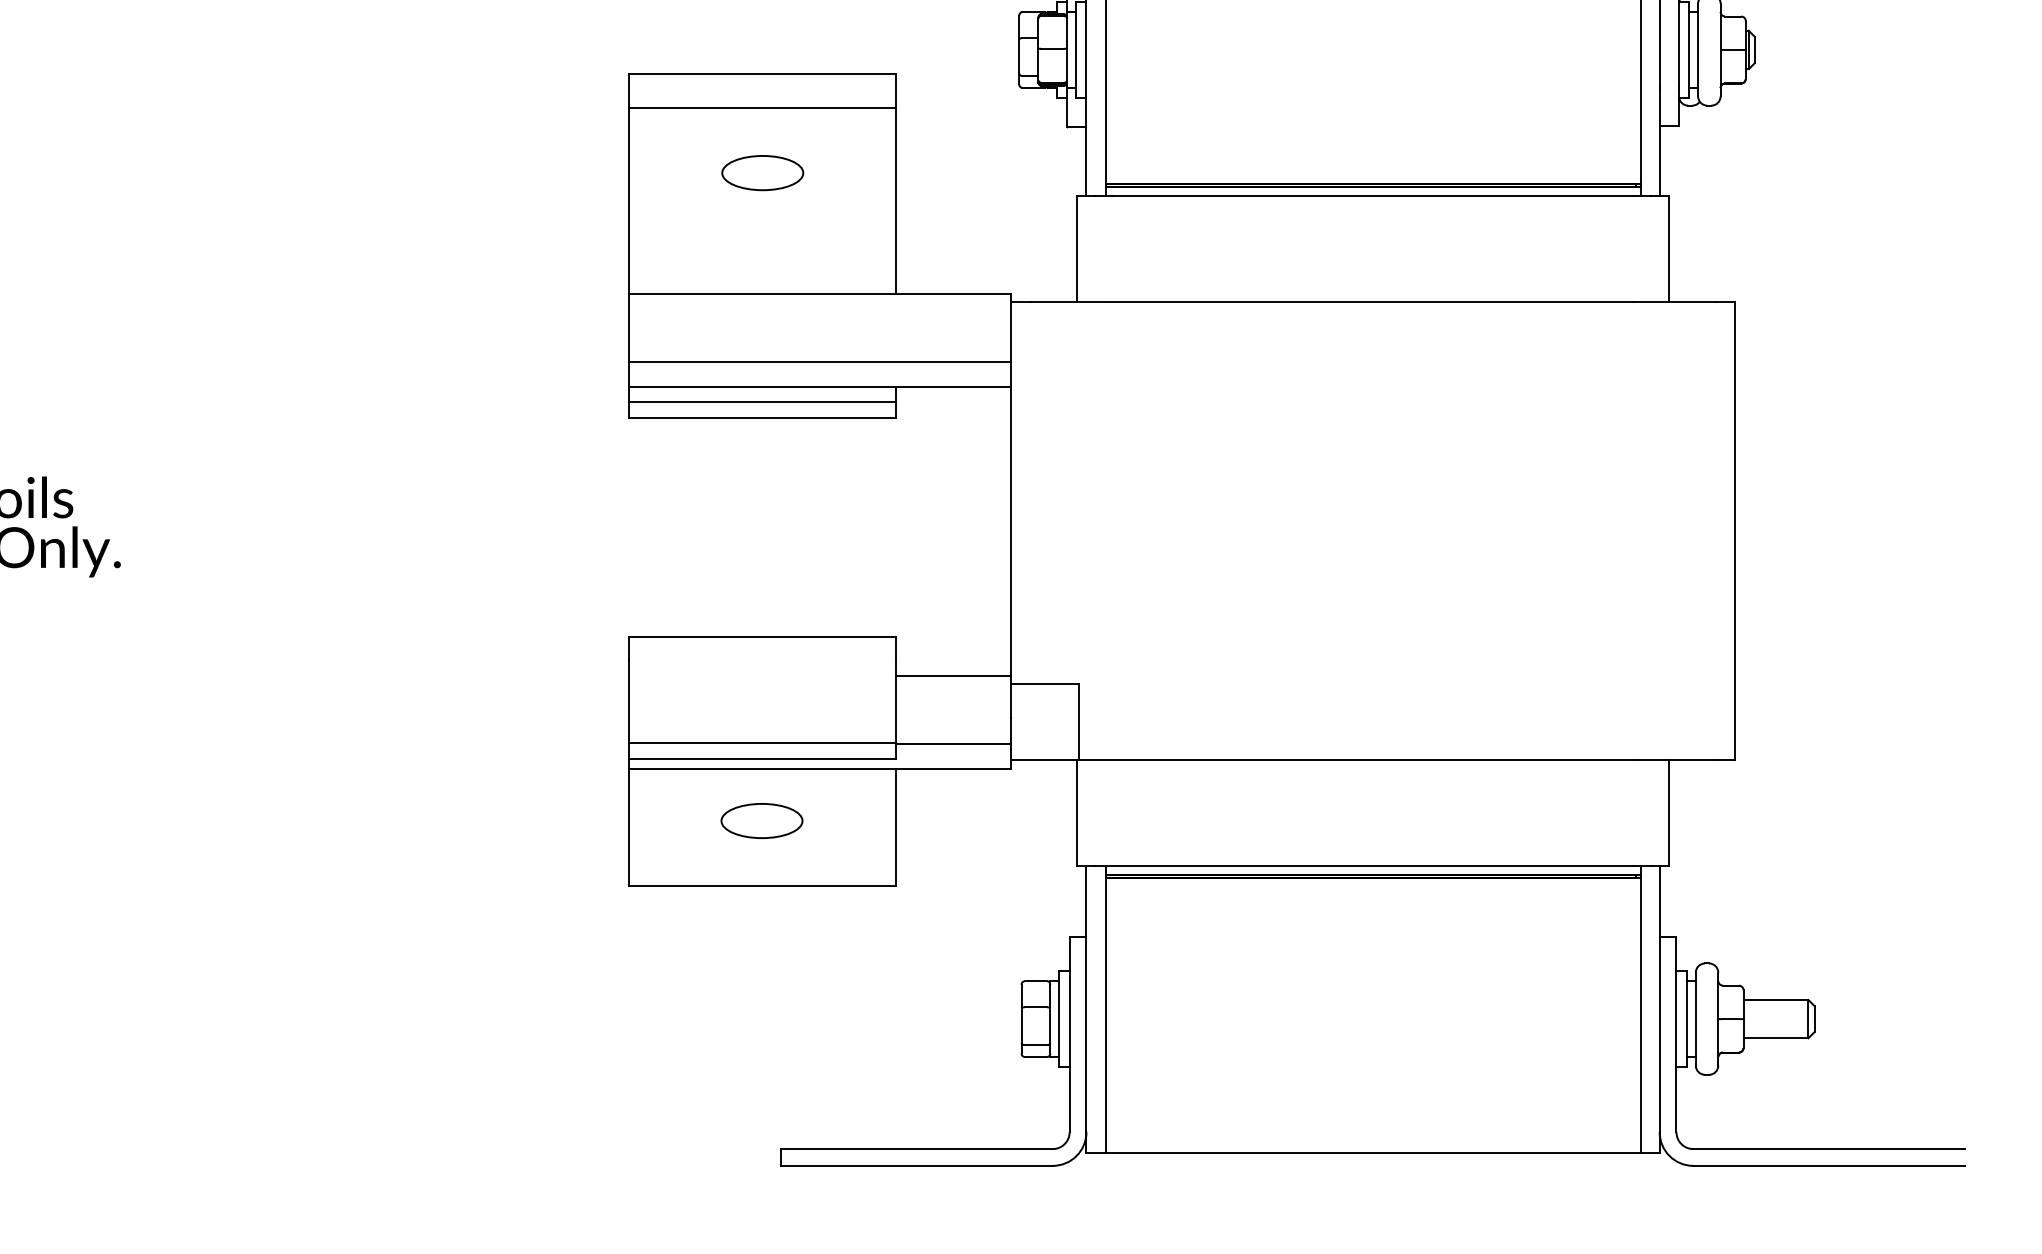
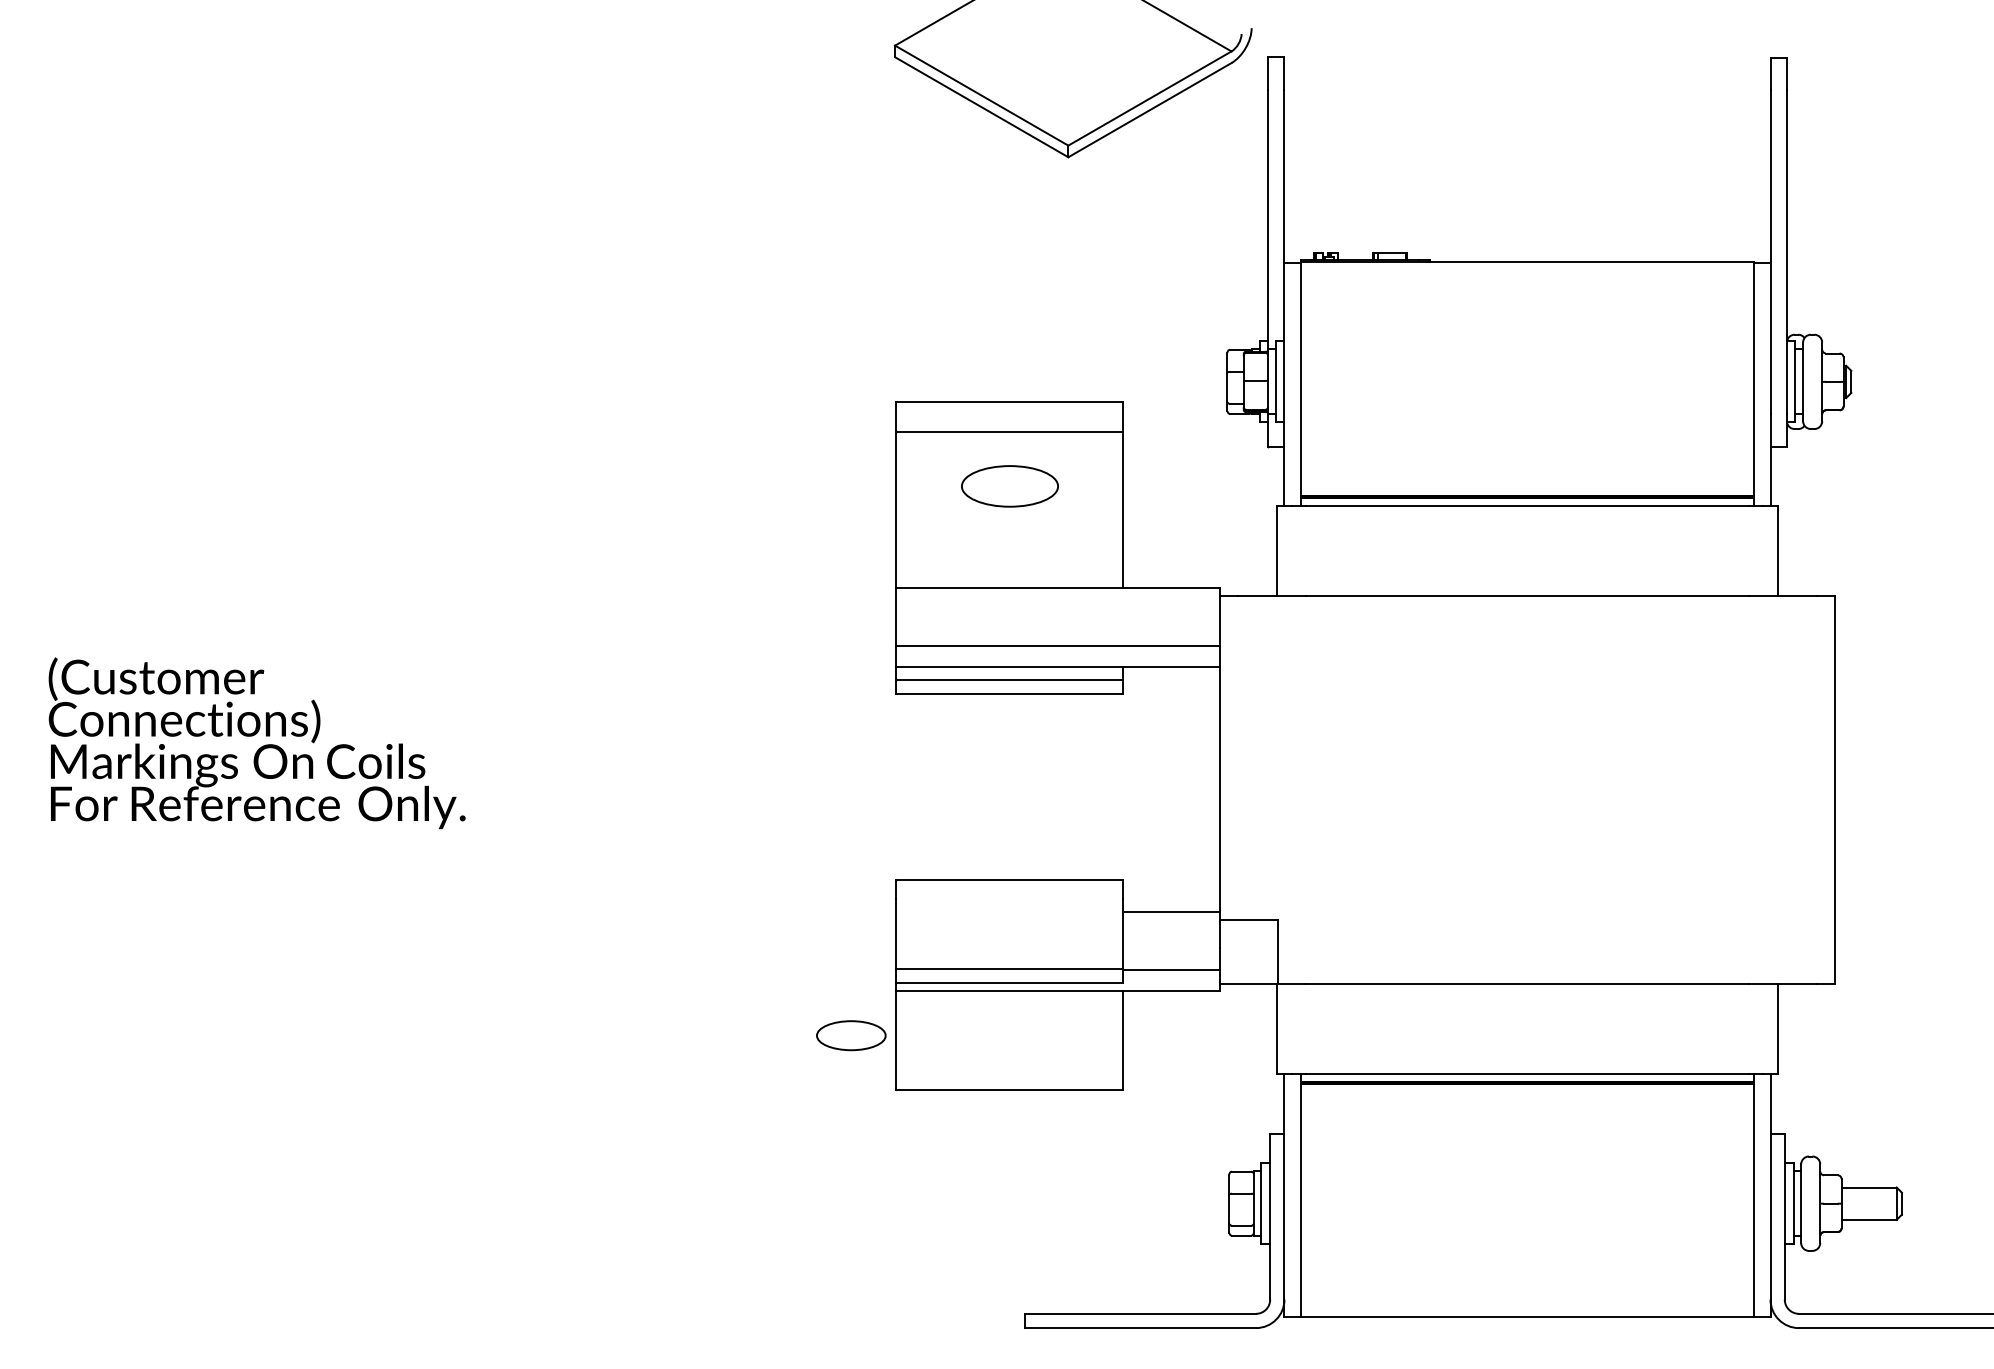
part: (762, 172) -> (1009, 485), size x1.4
part: (762, 820) -> (851, 1035), moved

